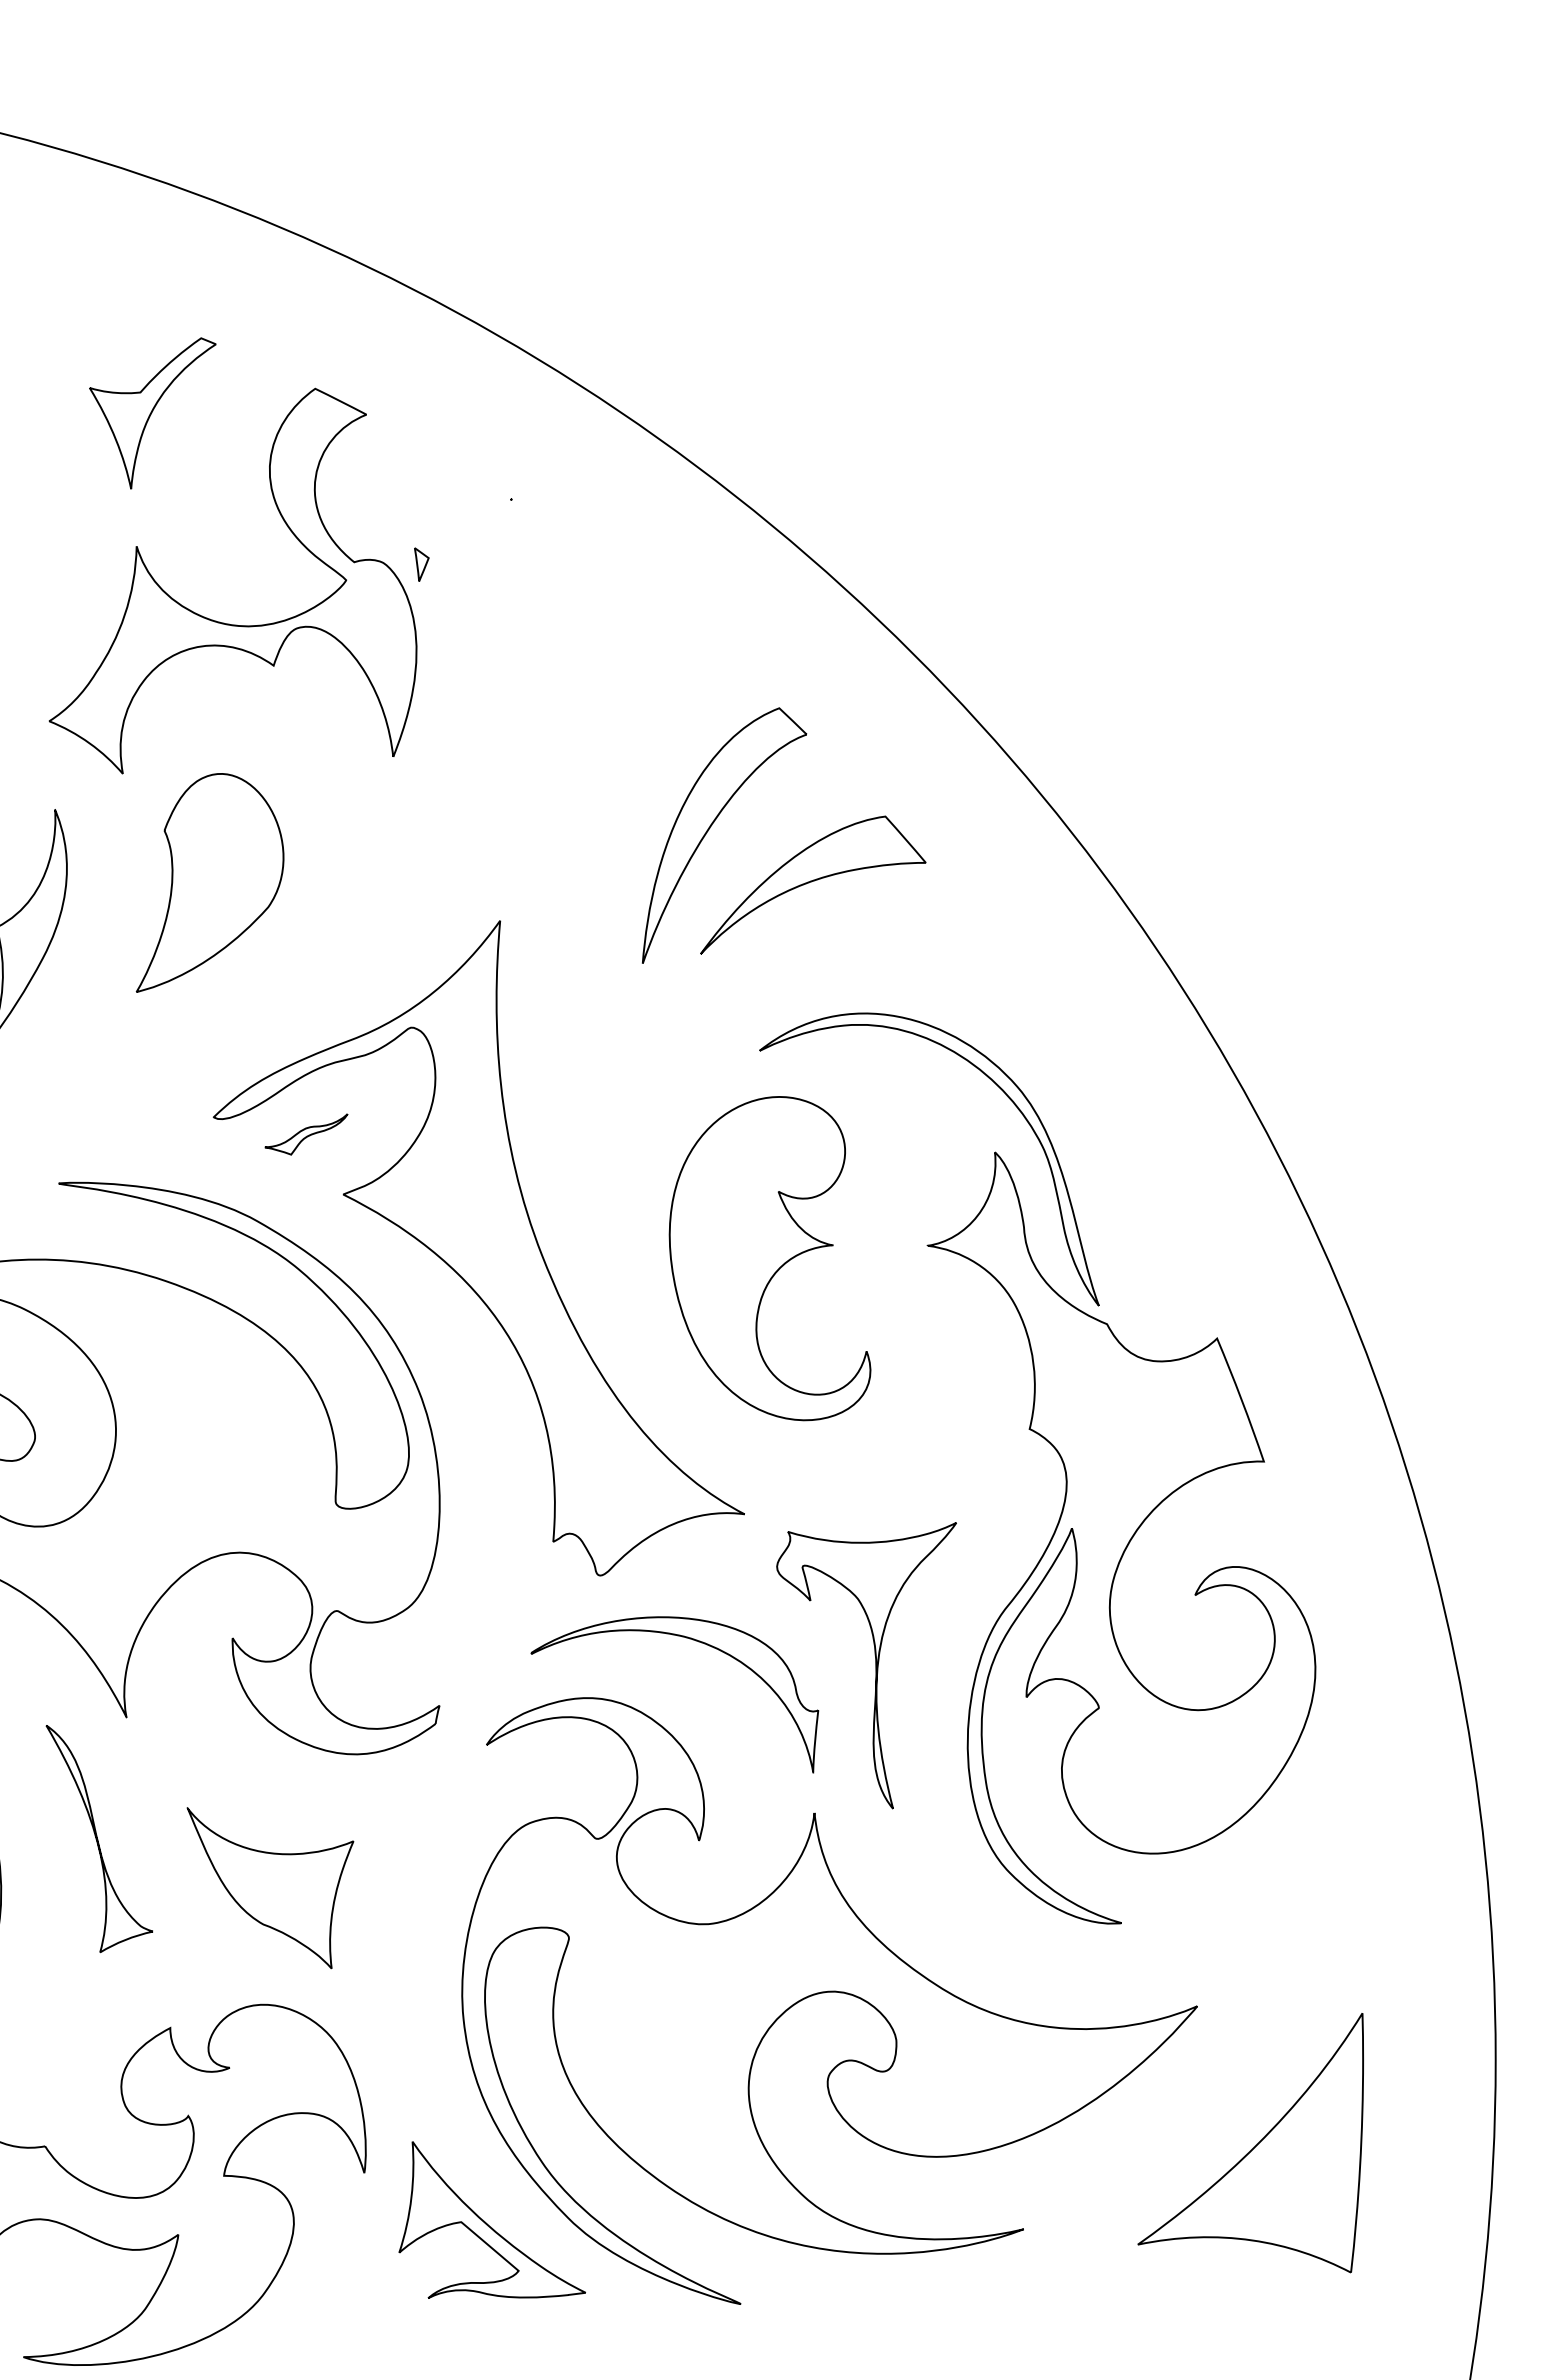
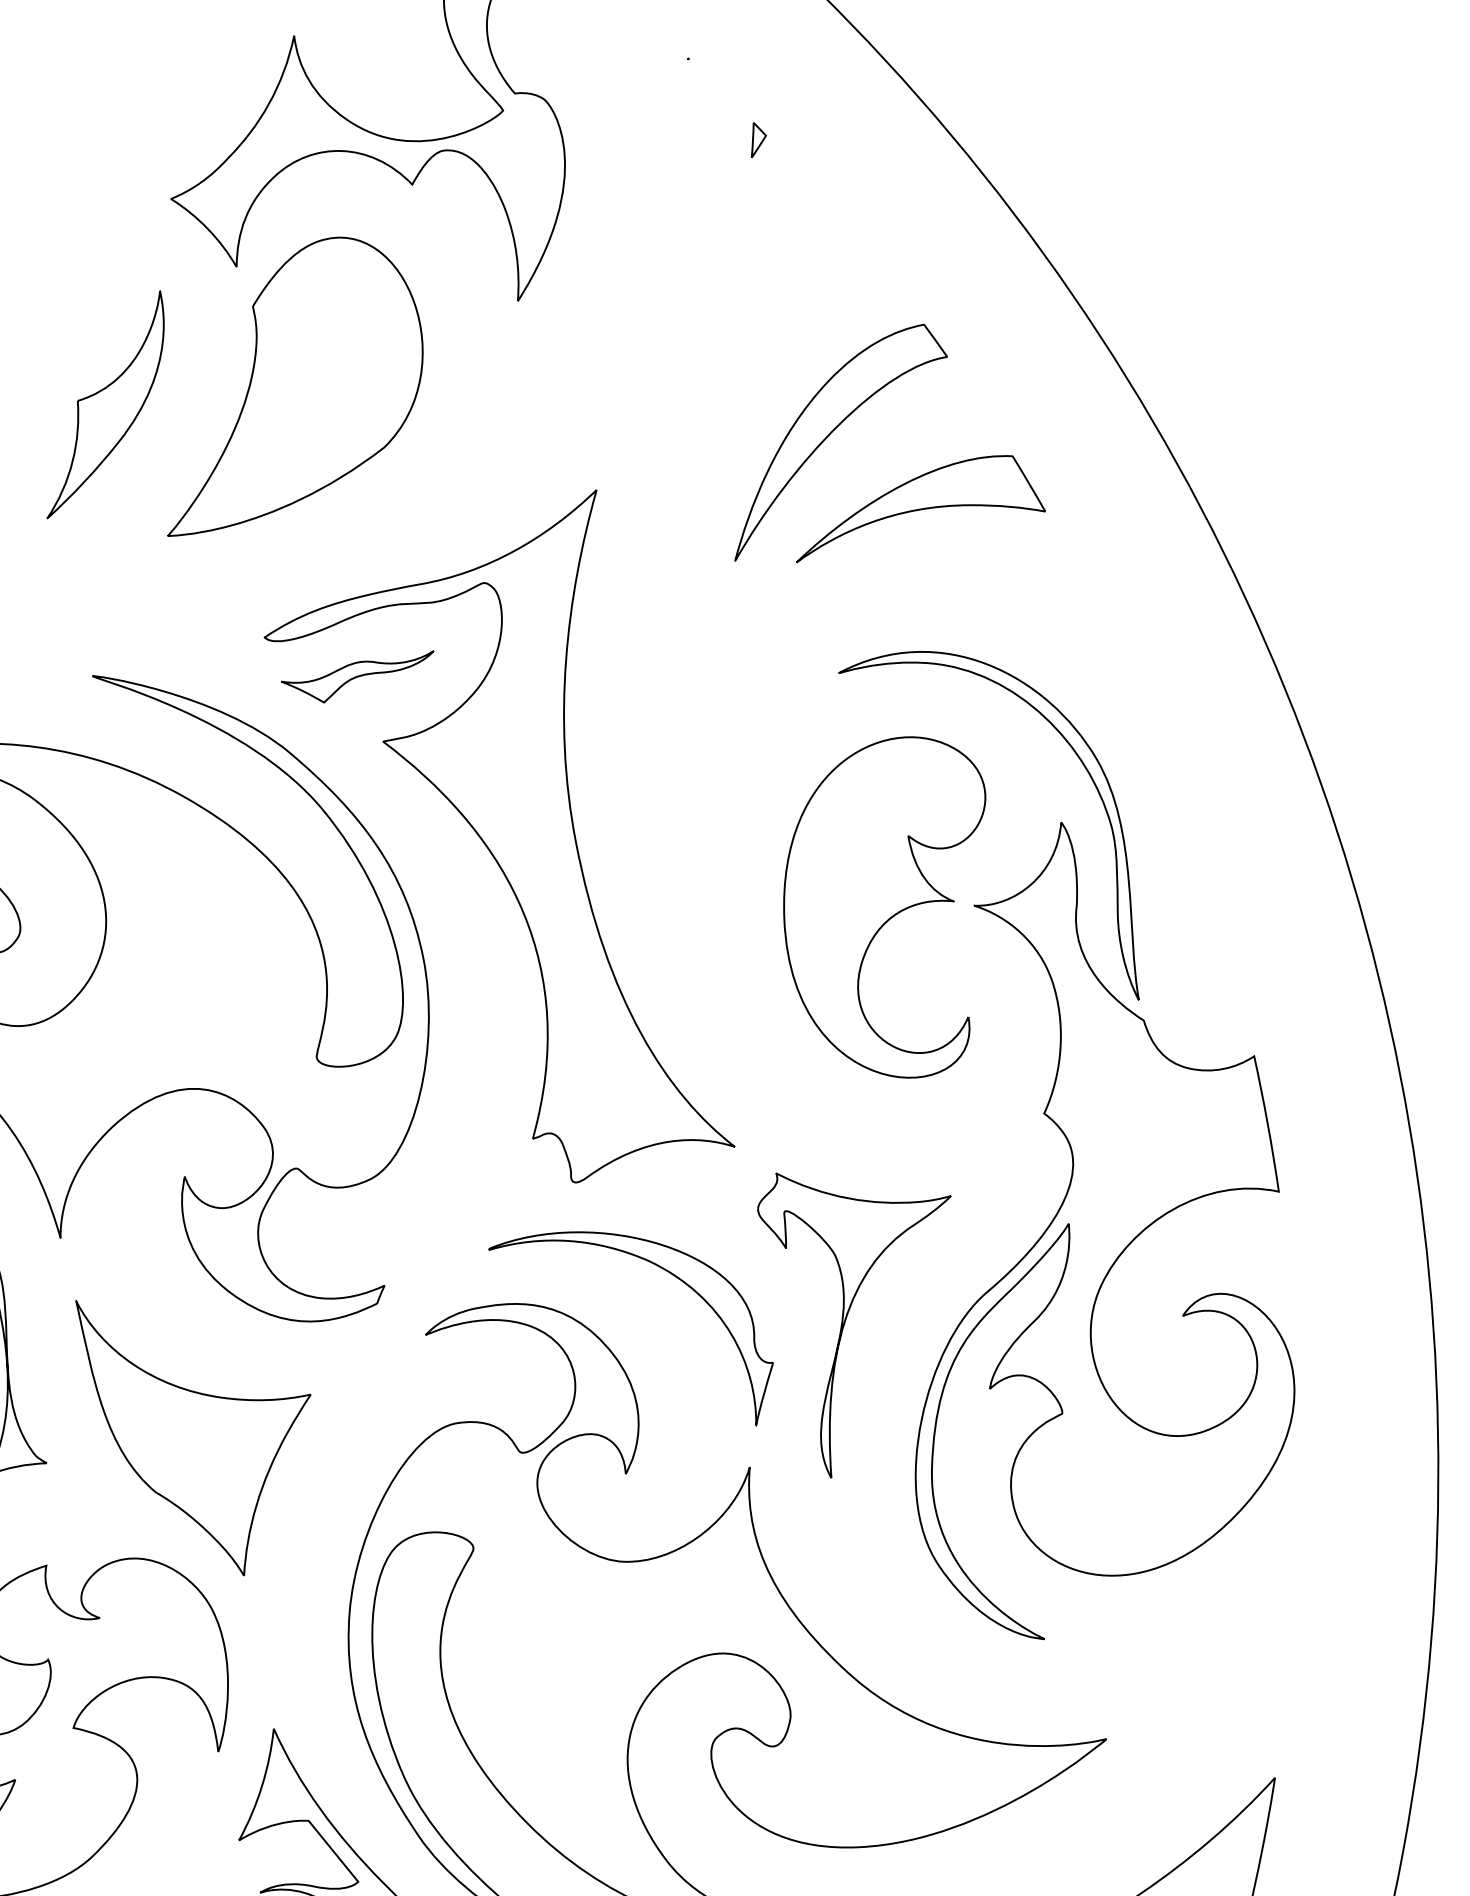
part: (421, 564) -> (757, 140), moved
part: (209, 882) -> (305, 395), size x1.43
part: (306, 1134) -> (356, 672), size x1.67
part: (769, 1258) -> (886, 902), moved
part: (270, 1888) -> (176, 1441), size x1.43

